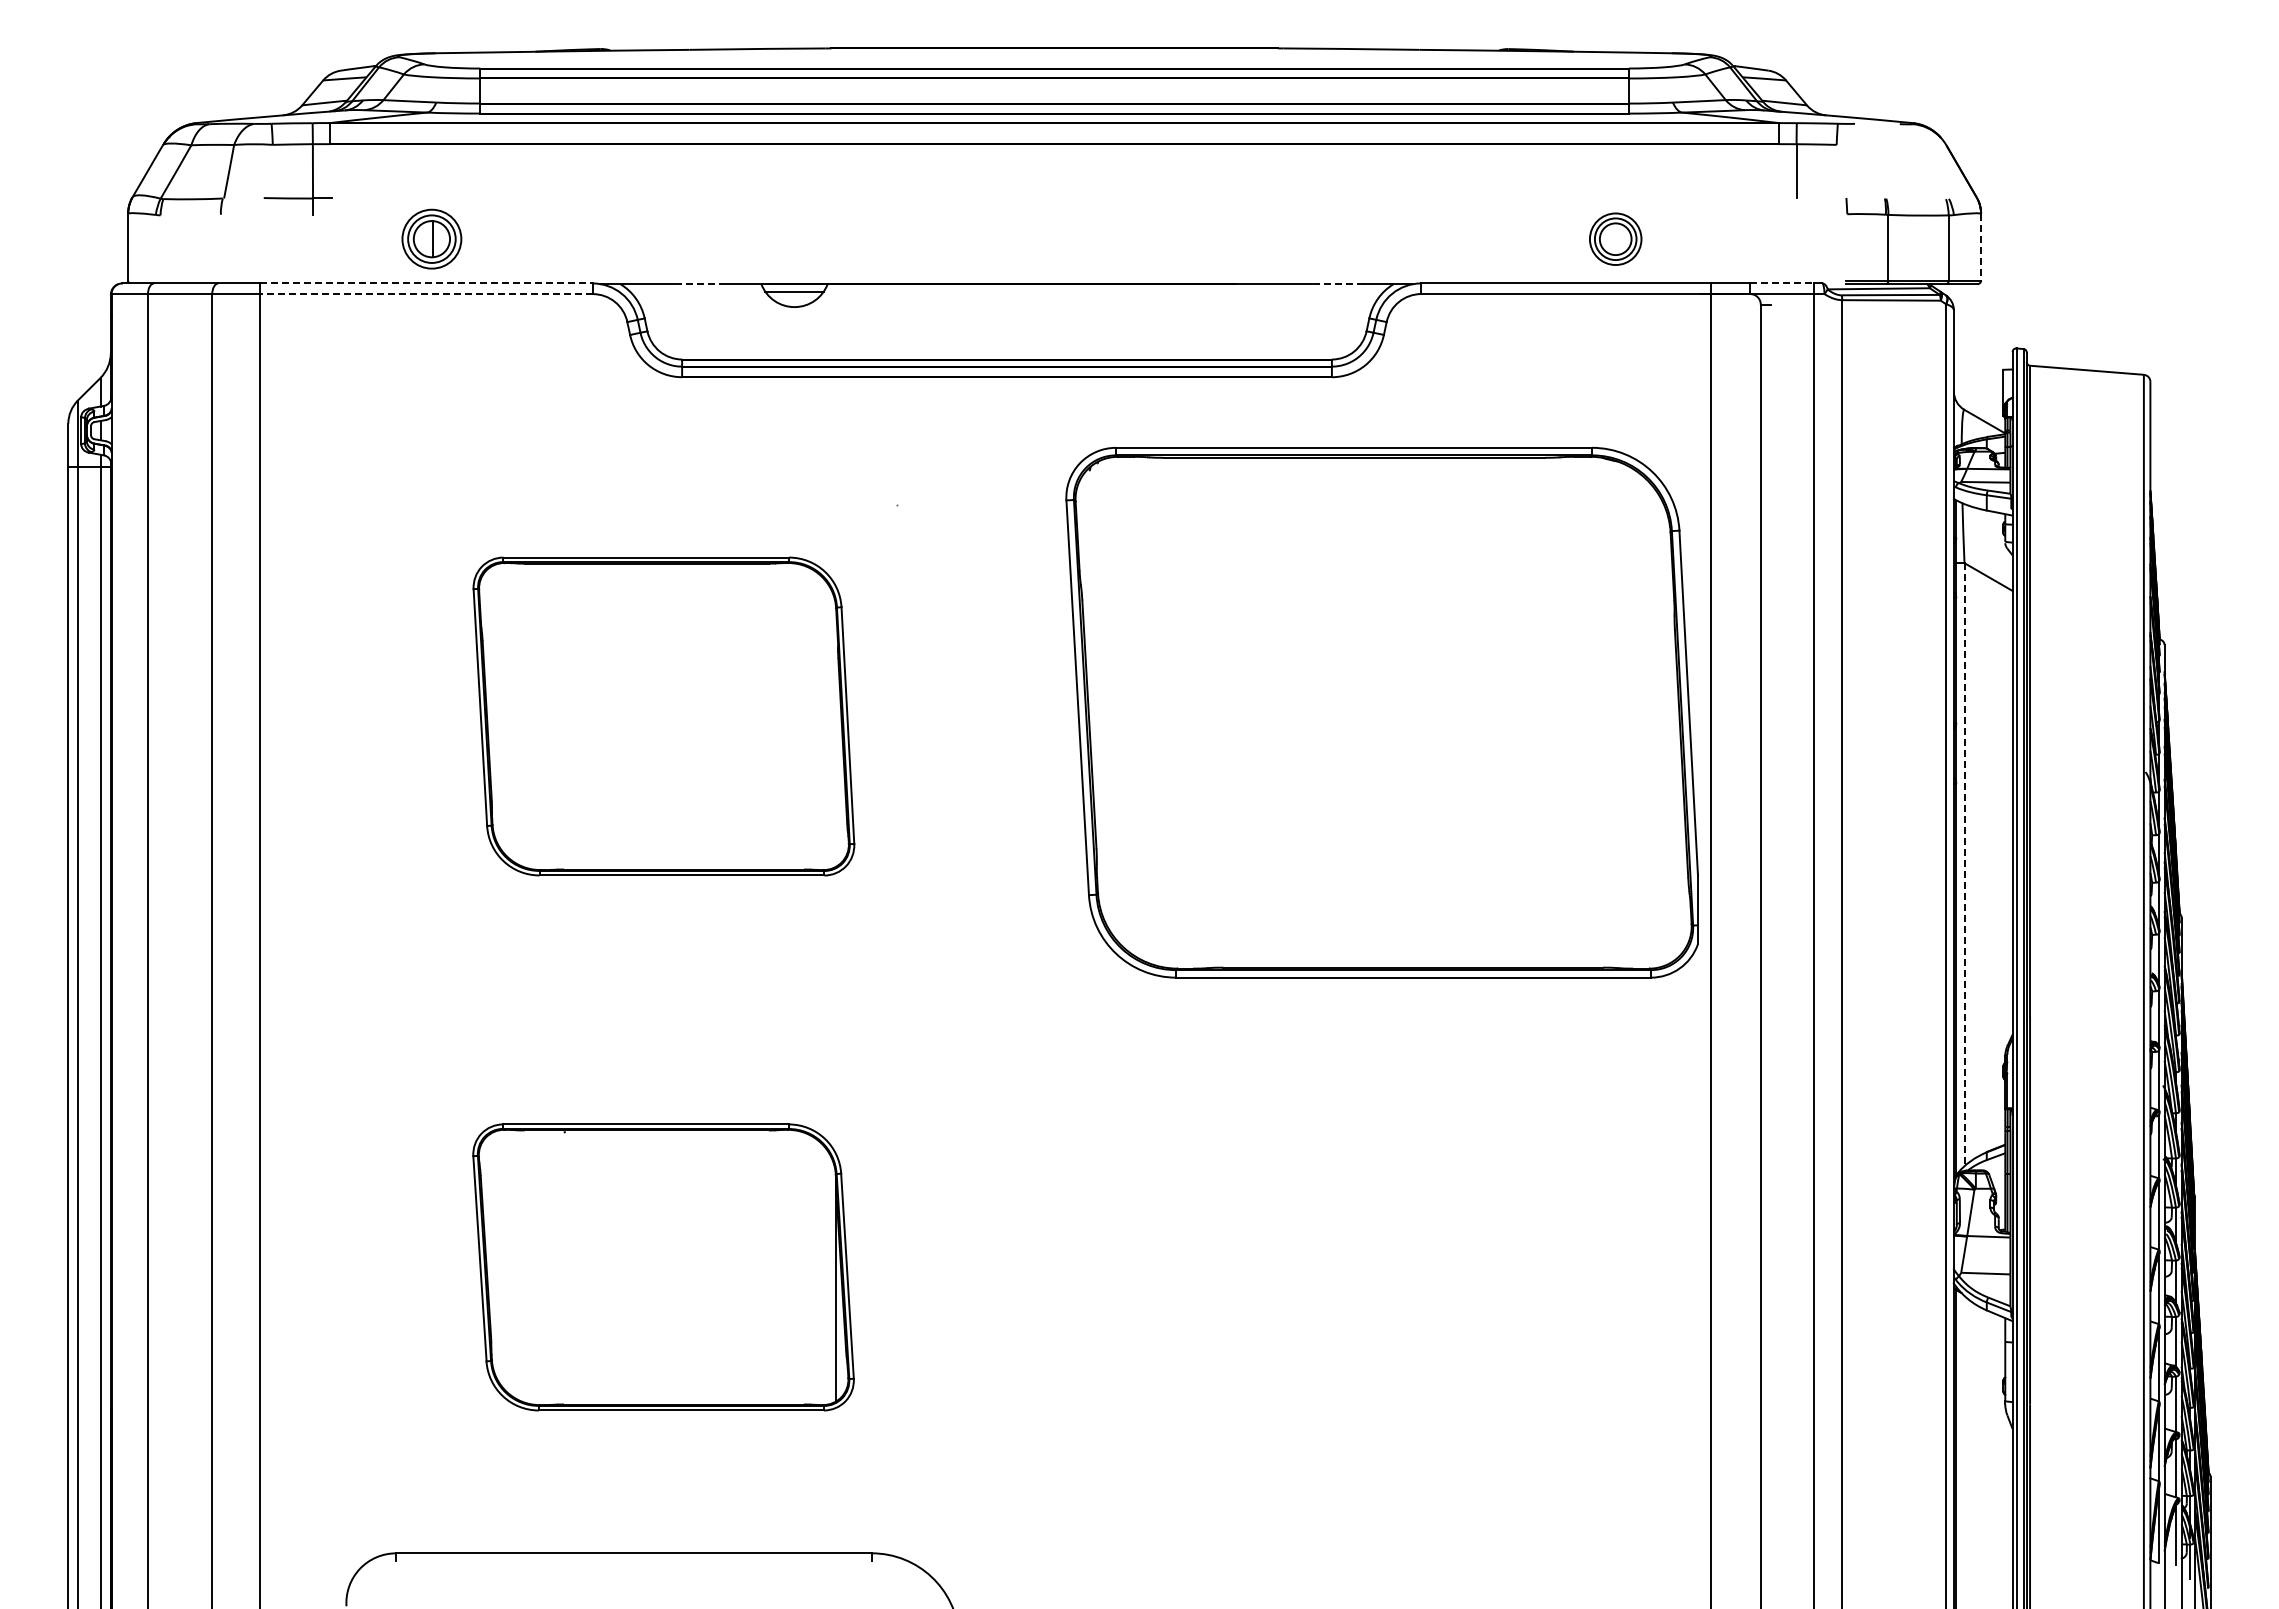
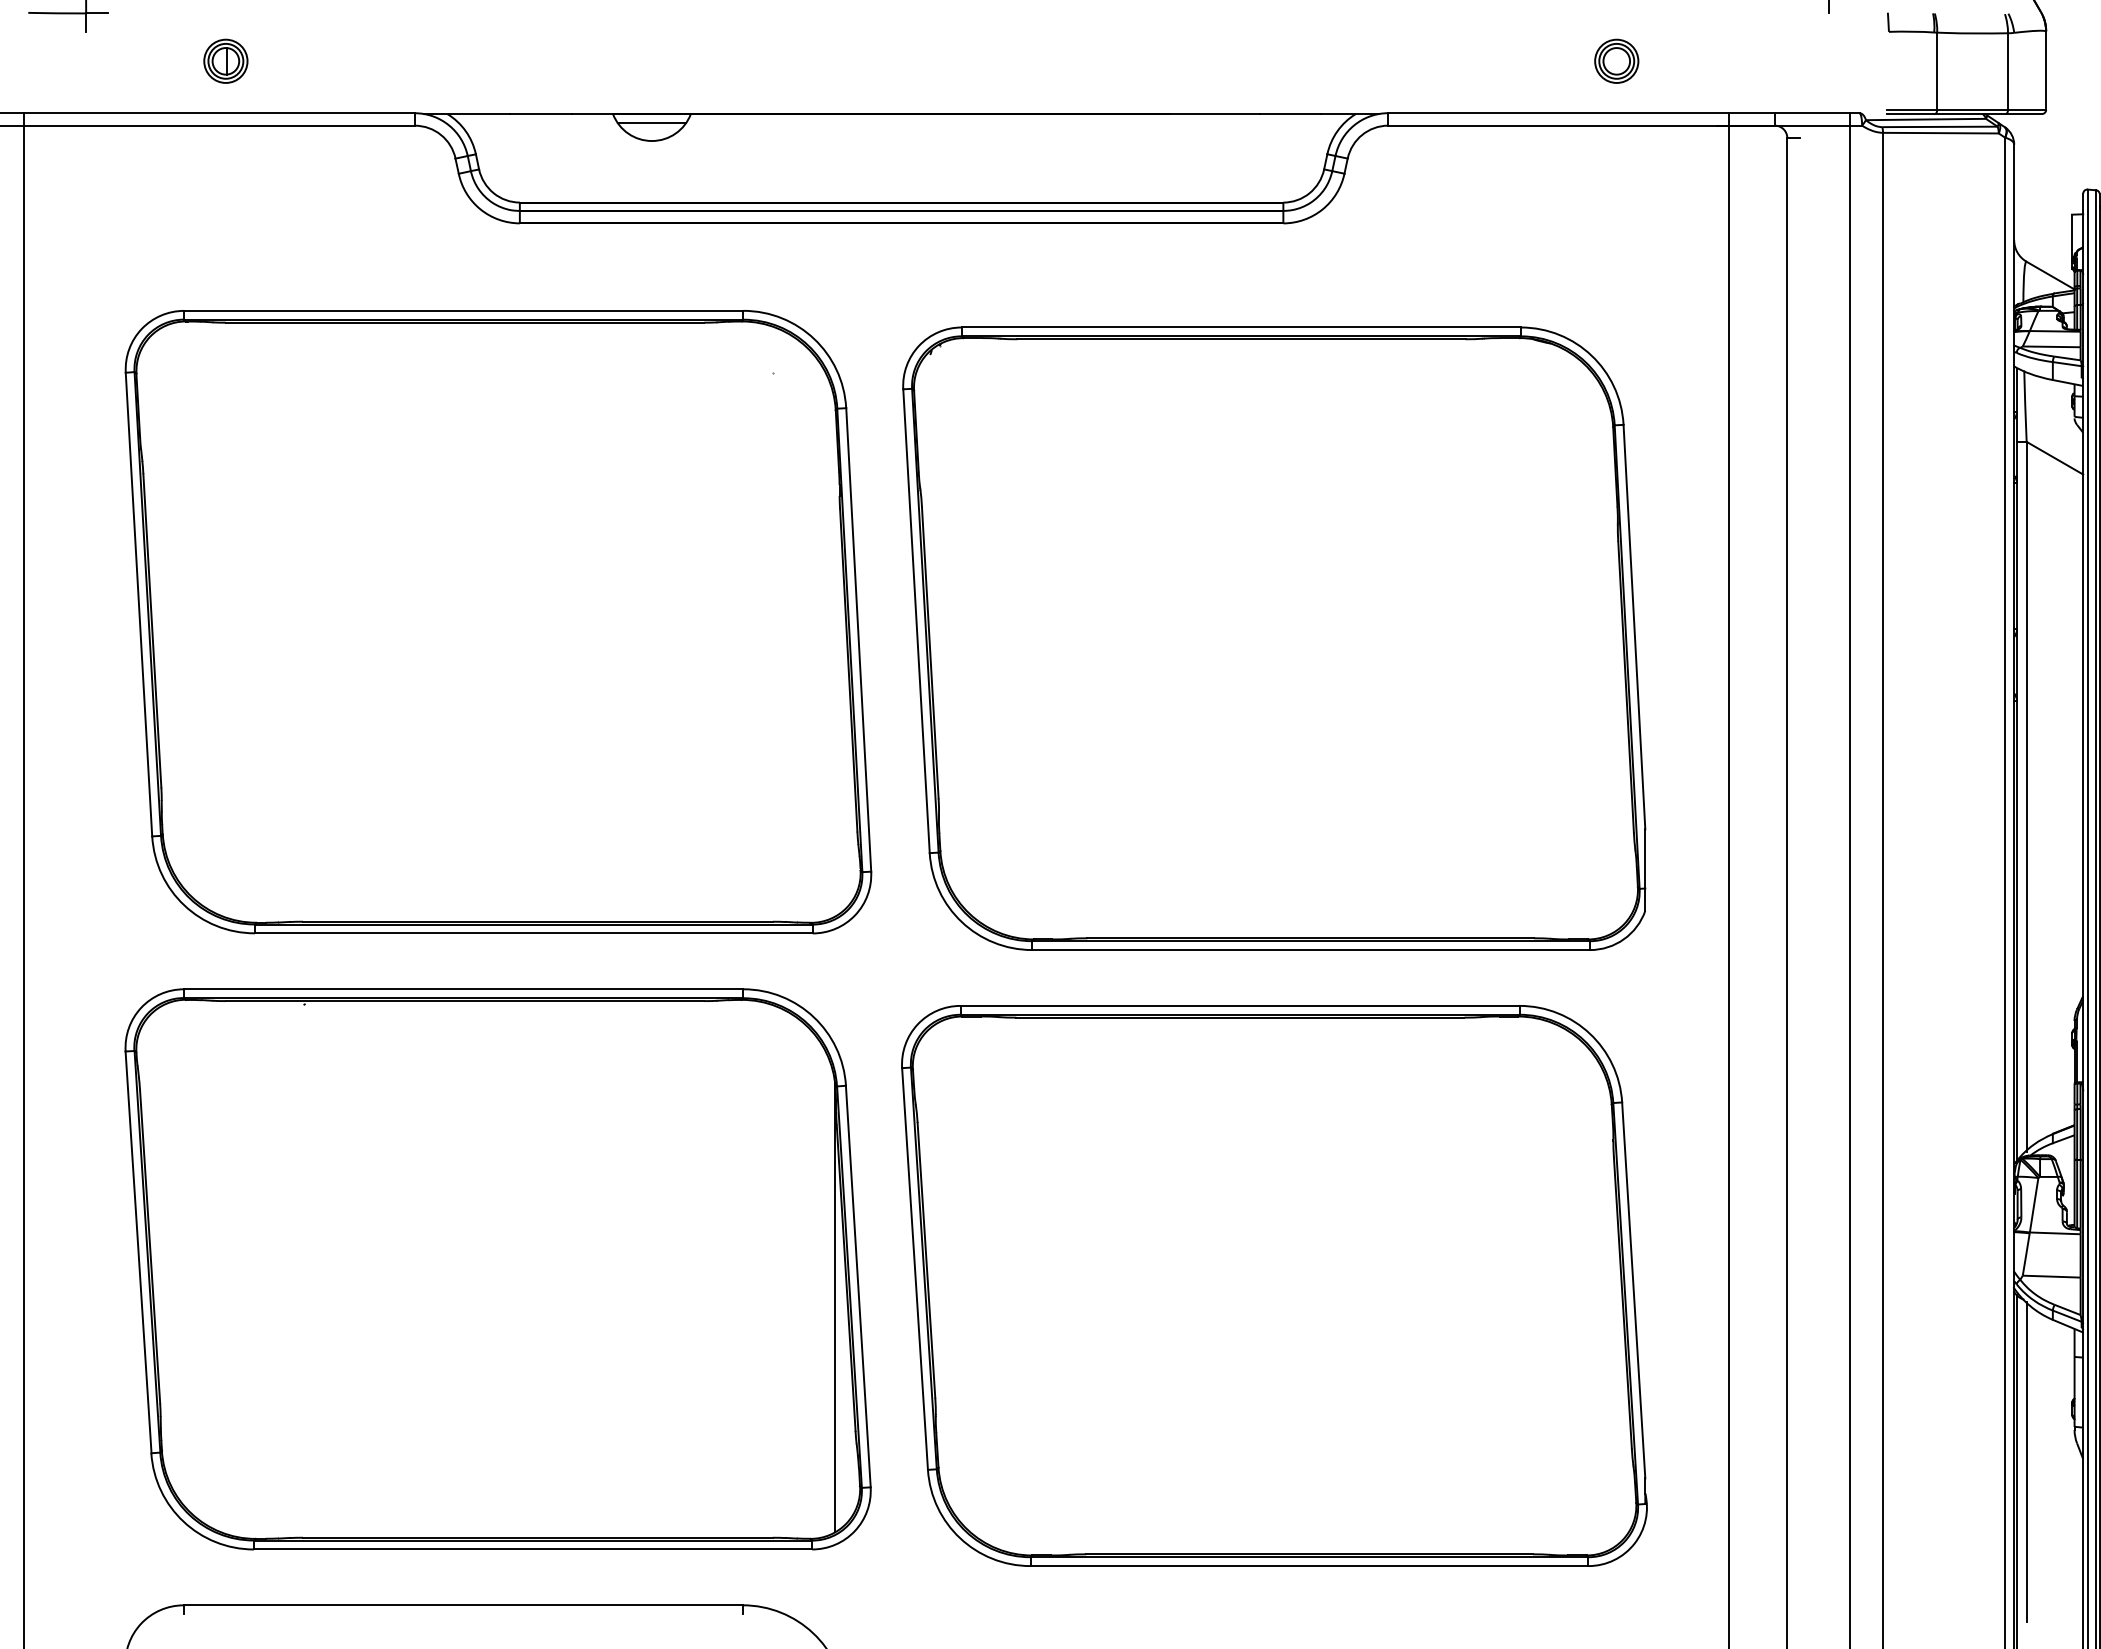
part: (431, 239) -> (225, 61), size x0.62
part: (1615, 239) -> (1616, 61), size x0.71
line: (1981, 247) -> (2046, 70), dashed -> solid
line: (426, 283) -> (219, 113), dashed -> solid
line: (1782, 283) -> (1812, 113), dashed -> solid
line: (699, 284) -> (540, 114), dashed -> solid
line: (1337, 284) -> (1289, 114), dashed -> solid
line: (425, 294) -> (218, 126), dashed -> solid
part: (1381, 712) -> (1273, 638), moved
part: (663, 716) -> (497, 622), size x1.67
line: (1964, 865) -> (2026, 797), dashed -> solid
part: (663, 1267) -> (497, 1269), size x1.67
part: (1324, 1281) -> (1274, 1285), added
line: (1964, 1431) -> (2026, 1462), added

